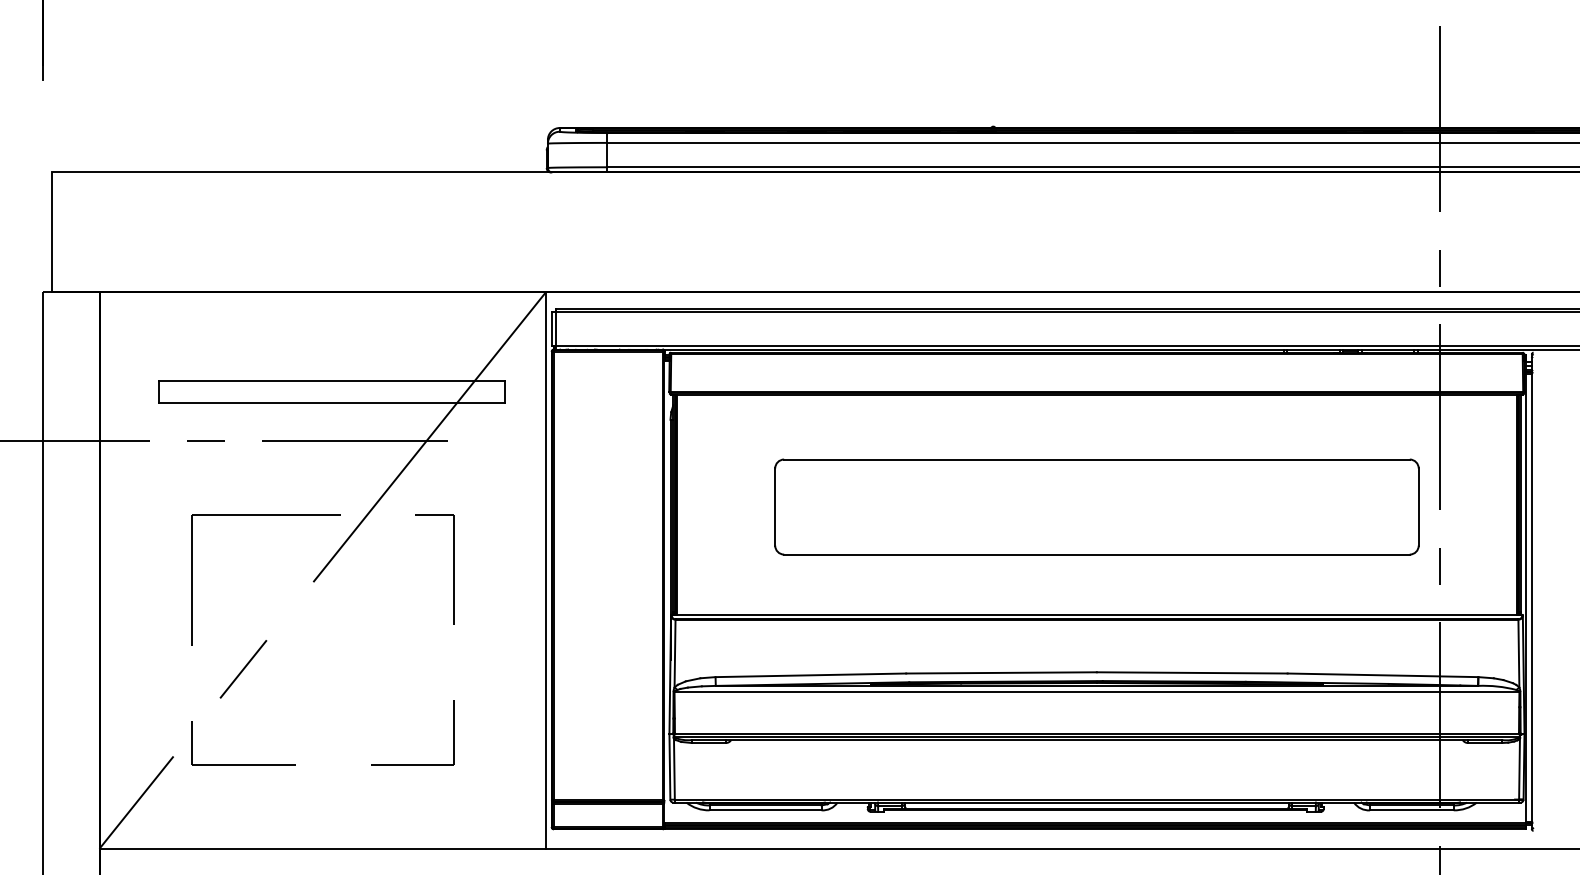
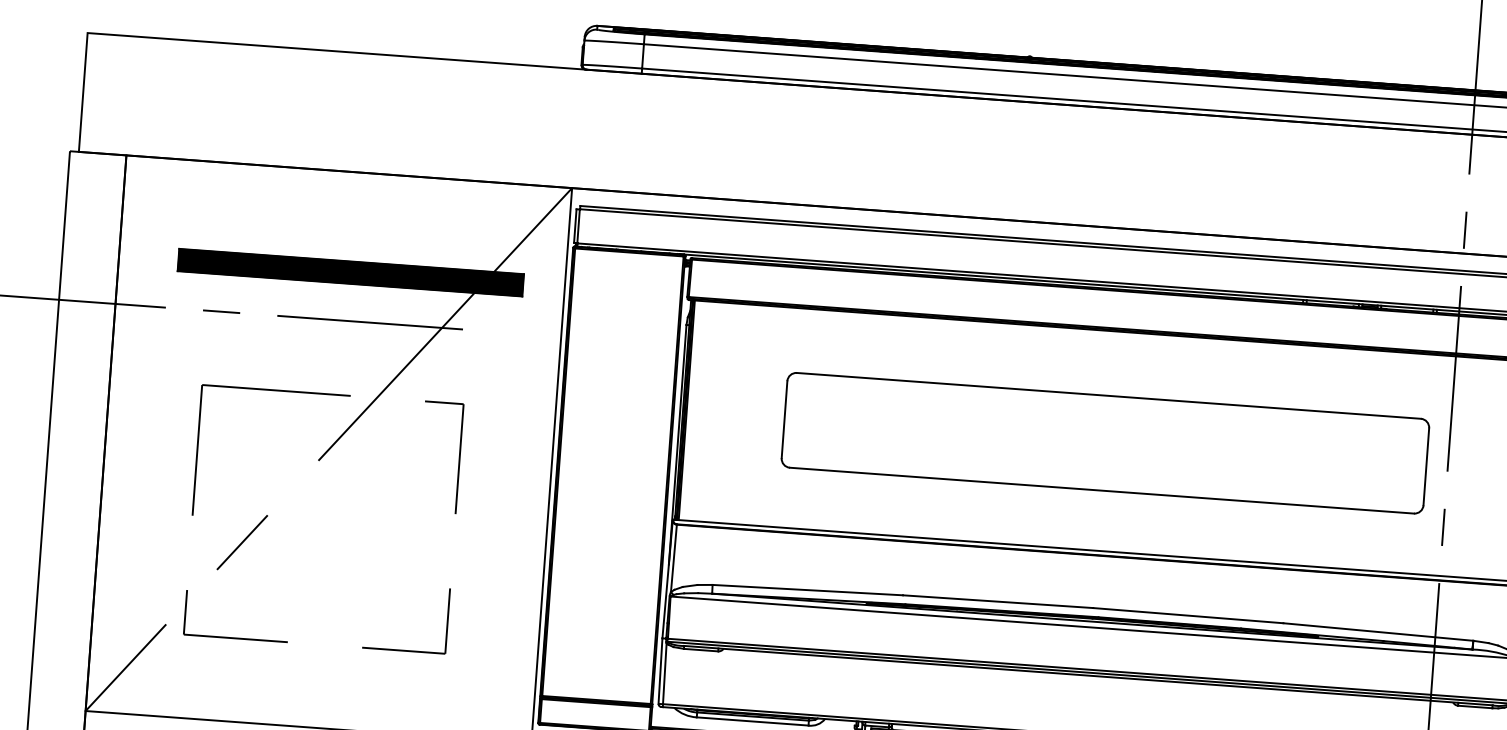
hatch: (331, 392) -> (350, 272), added

